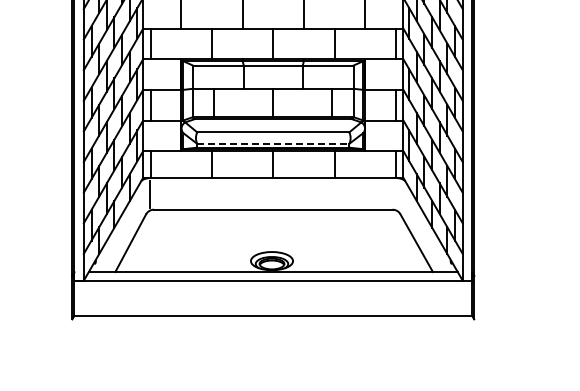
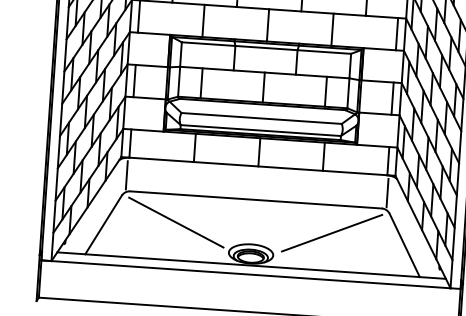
line: (273, 143) -> (261, 130), dashed -> solid
line: (397, 194) -> (388, 192), added
line: (199, 235) -> (176, 221), added
line: (347, 235) -> (332, 232), added

